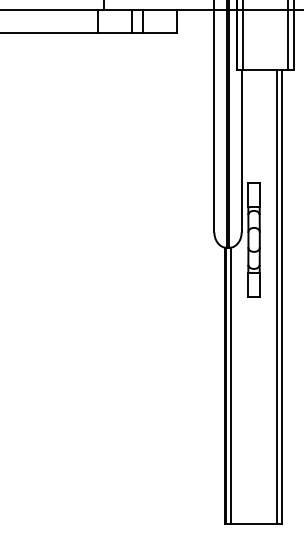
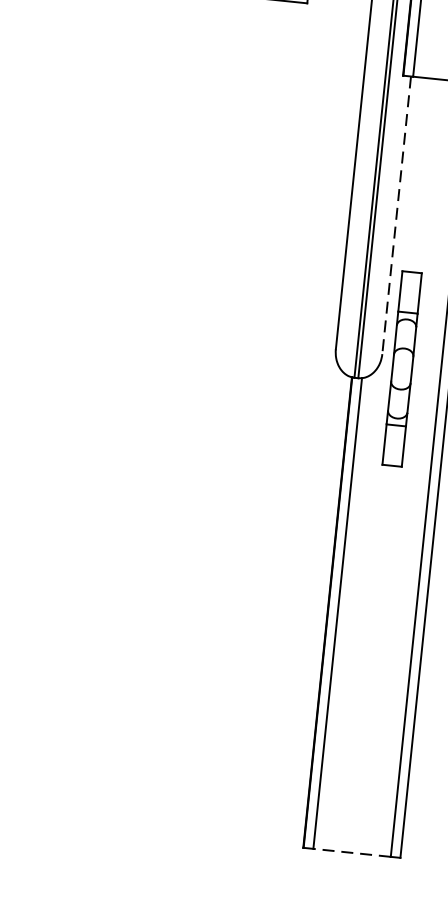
line: (241, 151) -> (396, 215), solid -> dashed
line: (253, 523) -> (351, 852), solid -> dashed

